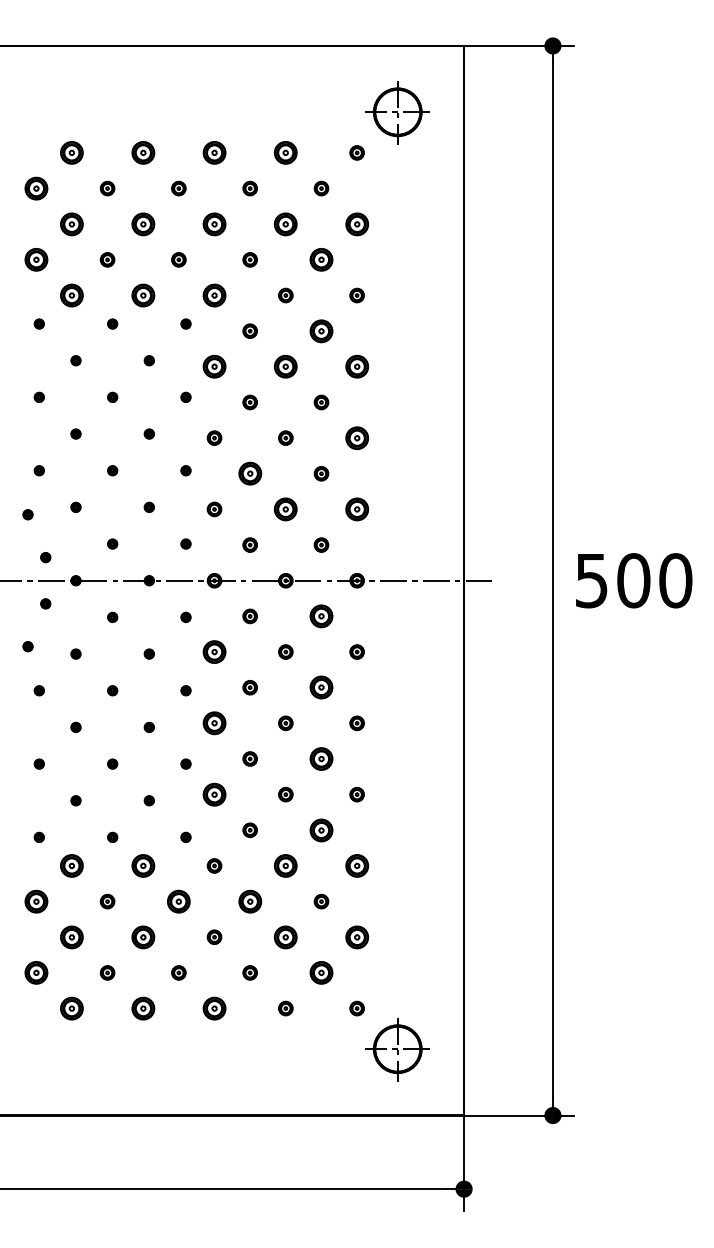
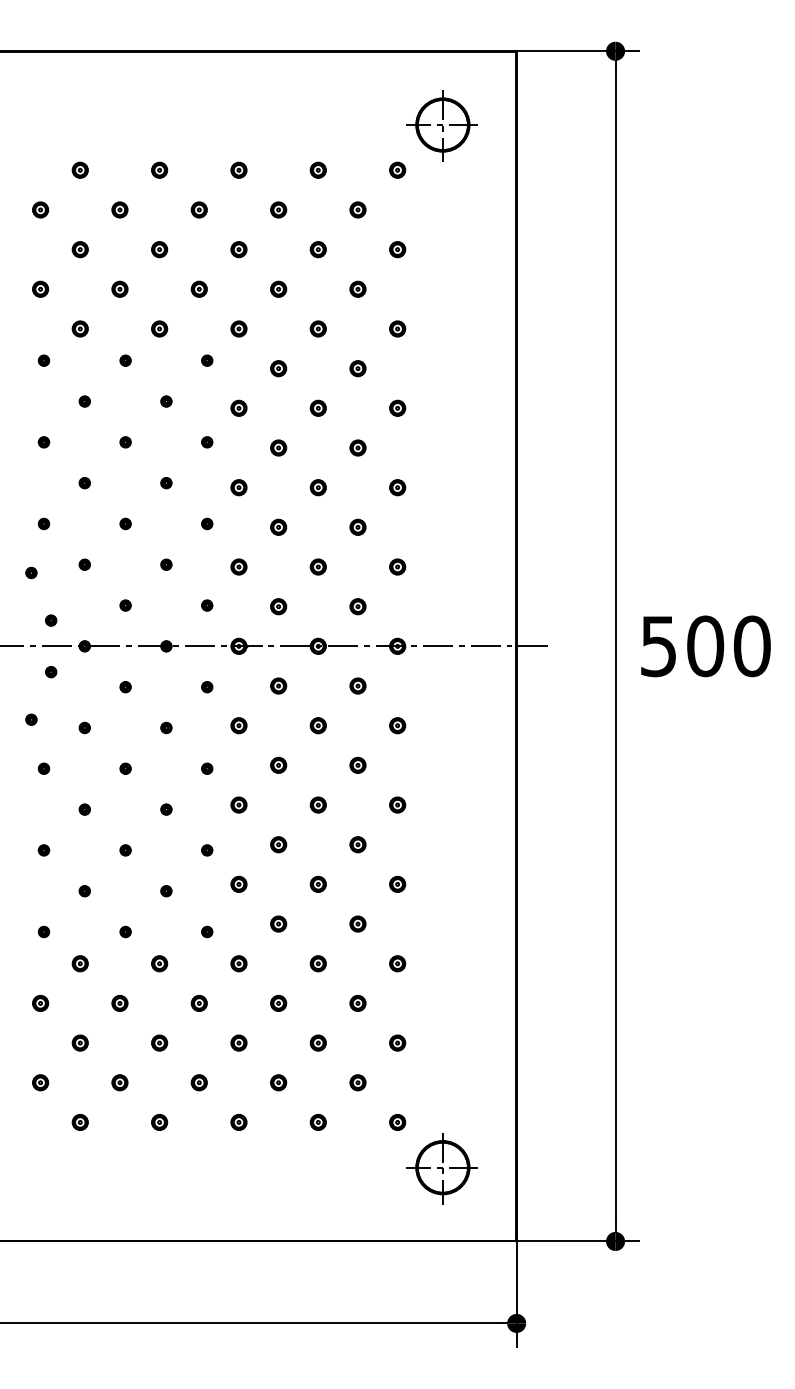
part: (71, 152) -> (79, 169), size x0.62
part: (142, 152) -> (158, 169), size x0.62
part: (214, 152) -> (238, 169), size x0.62
part: (285, 152) -> (317, 169), size x0.62
part: (35, 188) -> (39, 209), size x0.62
part: (71, 223) -> (79, 248), size x0.62
part: (142, 223) -> (158, 248), size x0.62
part: (214, 223) -> (238, 248), size x0.62
part: (285, 223) -> (317, 248), size x0.62
part: (356, 223) -> (396, 248), size x0.62
part: (35, 259) -> (39, 288), size x0.62
part: (321, 259) -> (357, 288), size x0.62
part: (71, 295) -> (79, 328), size x0.62
part: (142, 295) -> (158, 328), size x0.62
part: (214, 295) -> (238, 328), size x0.62
part: (321, 330) -> (357, 367), size x0.62
part: (214, 366) -> (238, 407), size x0.62
part: (285, 366) -> (317, 407), size x0.62
part: (356, 366) -> (396, 407), size x0.62
part: (356, 437) -> (396, 486), size x0.62
part: (249, 473) -> (277, 527), size x0.62
part: (285, 509) -> (317, 567), size x0.62
part: (356, 509) -> (396, 567), size x0.62
part: (321, 616) -> (357, 686), size x0.62
part: (214, 651) -> (238, 725), size x0.62
part: (321, 687) -> (357, 765), size x0.62
part: (214, 723) -> (238, 805), size x0.62
part: (321, 758) -> (357, 844), size x0.62
part: (214, 794) -> (238, 884), size x0.62
part: (321, 829) -> (357, 923), size x0.62
part: (71, 865) -> (79, 963), size x0.62
part: (142, 865) -> (158, 963), size x0.62
part: (285, 865) -> (317, 963), size x0.62
part: (356, 865) -> (396, 963), size x0.62
part: (35, 901) -> (39, 1003), size x0.62
part: (178, 901) -> (198, 1003), size x0.62
part: (249, 901) -> (277, 1003), size x0.62
part: (71, 936) -> (79, 1042), size x0.62
part: (142, 936) -> (158, 1042), size x0.62
part: (285, 936) -> (317, 1042), size x0.62
part: (356, 936) -> (396, 1042), size x0.62
part: (35, 972) -> (39, 1082), size x0.62
part: (321, 972) -> (357, 1082), size x0.62
part: (71, 1008) -> (79, 1122), size x0.62
part: (142, 1008) -> (158, 1122), size x0.62
part: (214, 1008) -> (238, 1122), size x0.62

